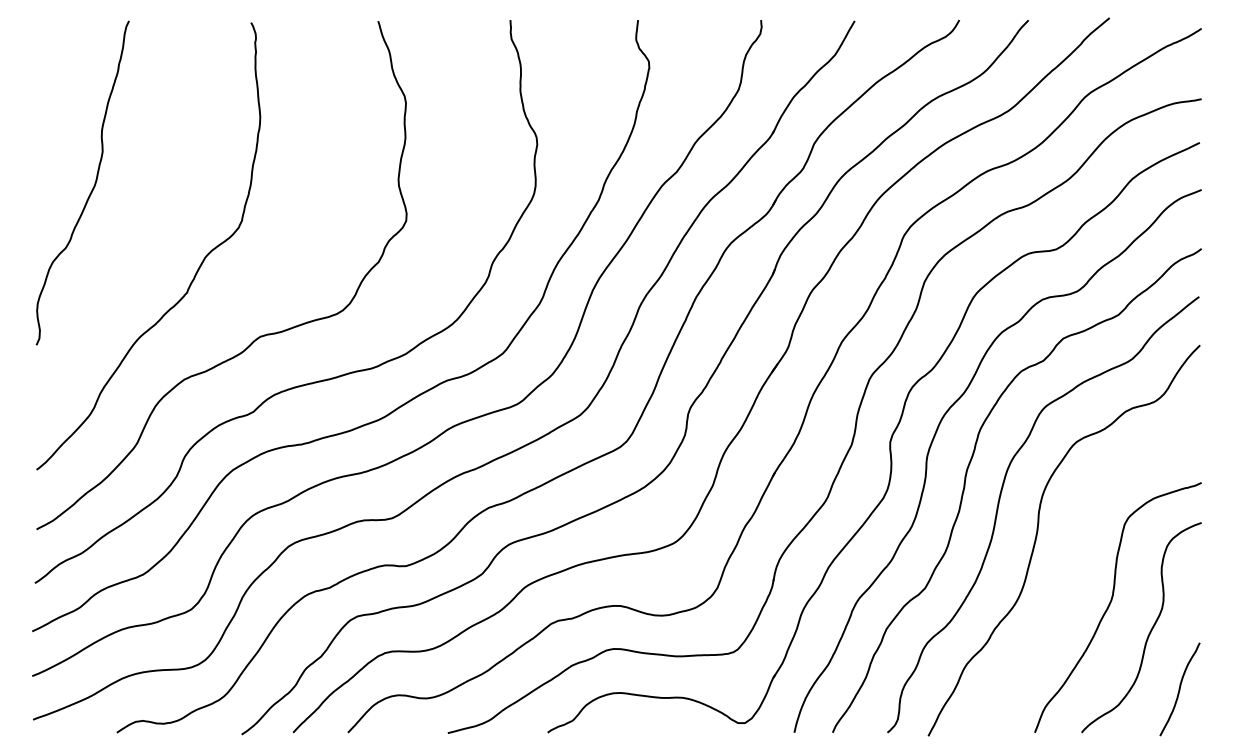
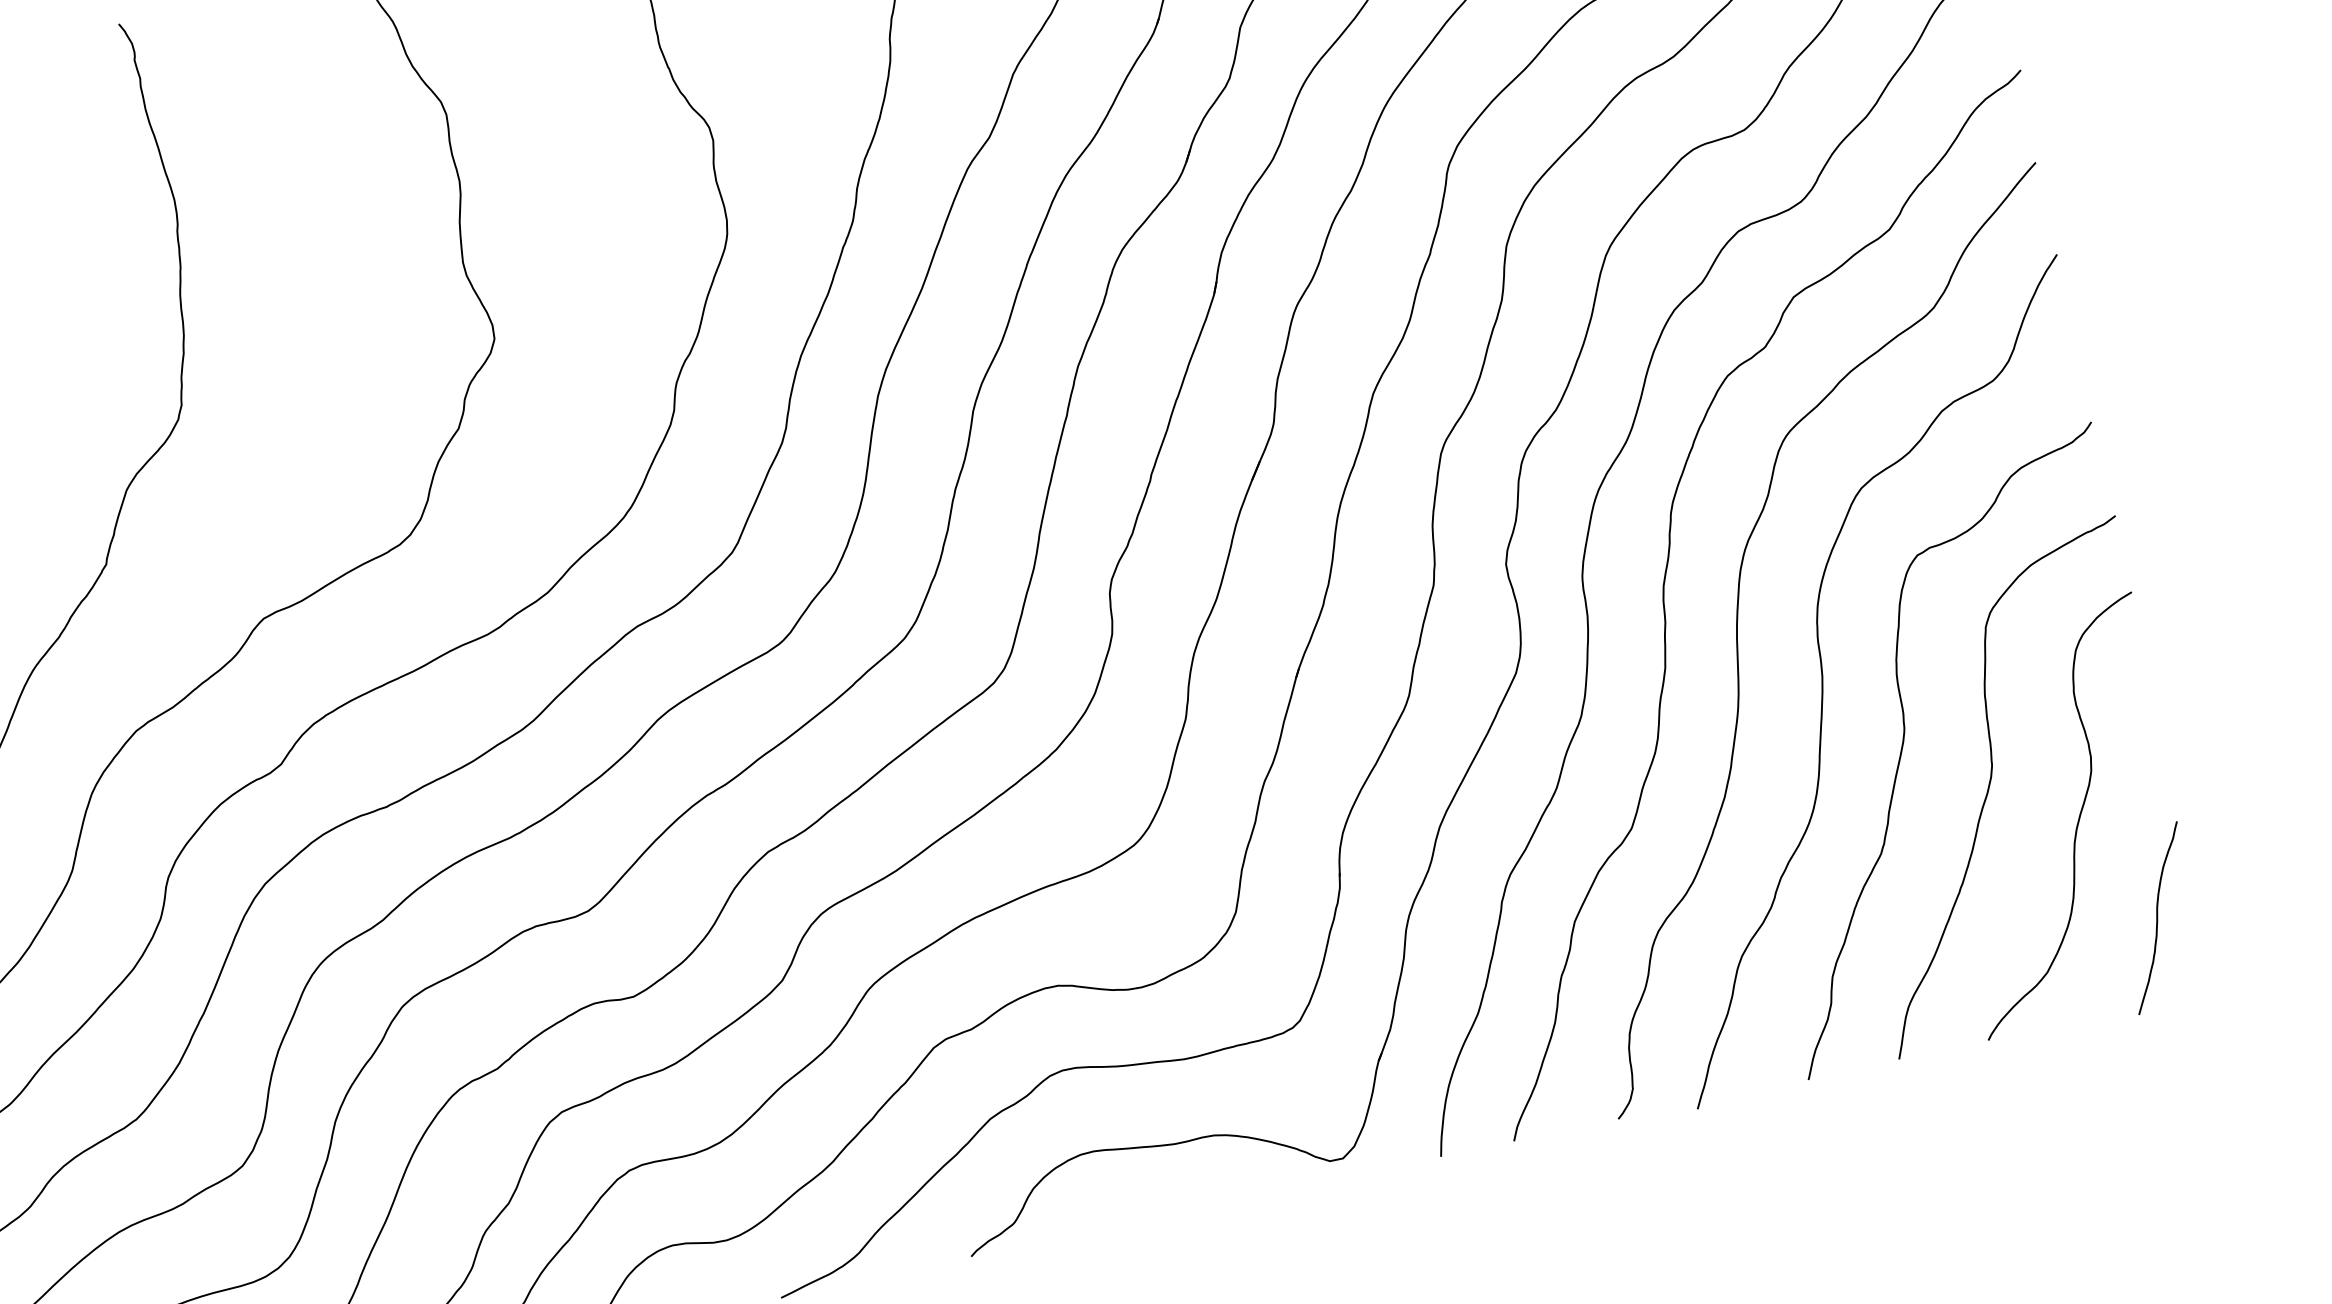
curve: (1071, 575) -> (1905, 745), added

